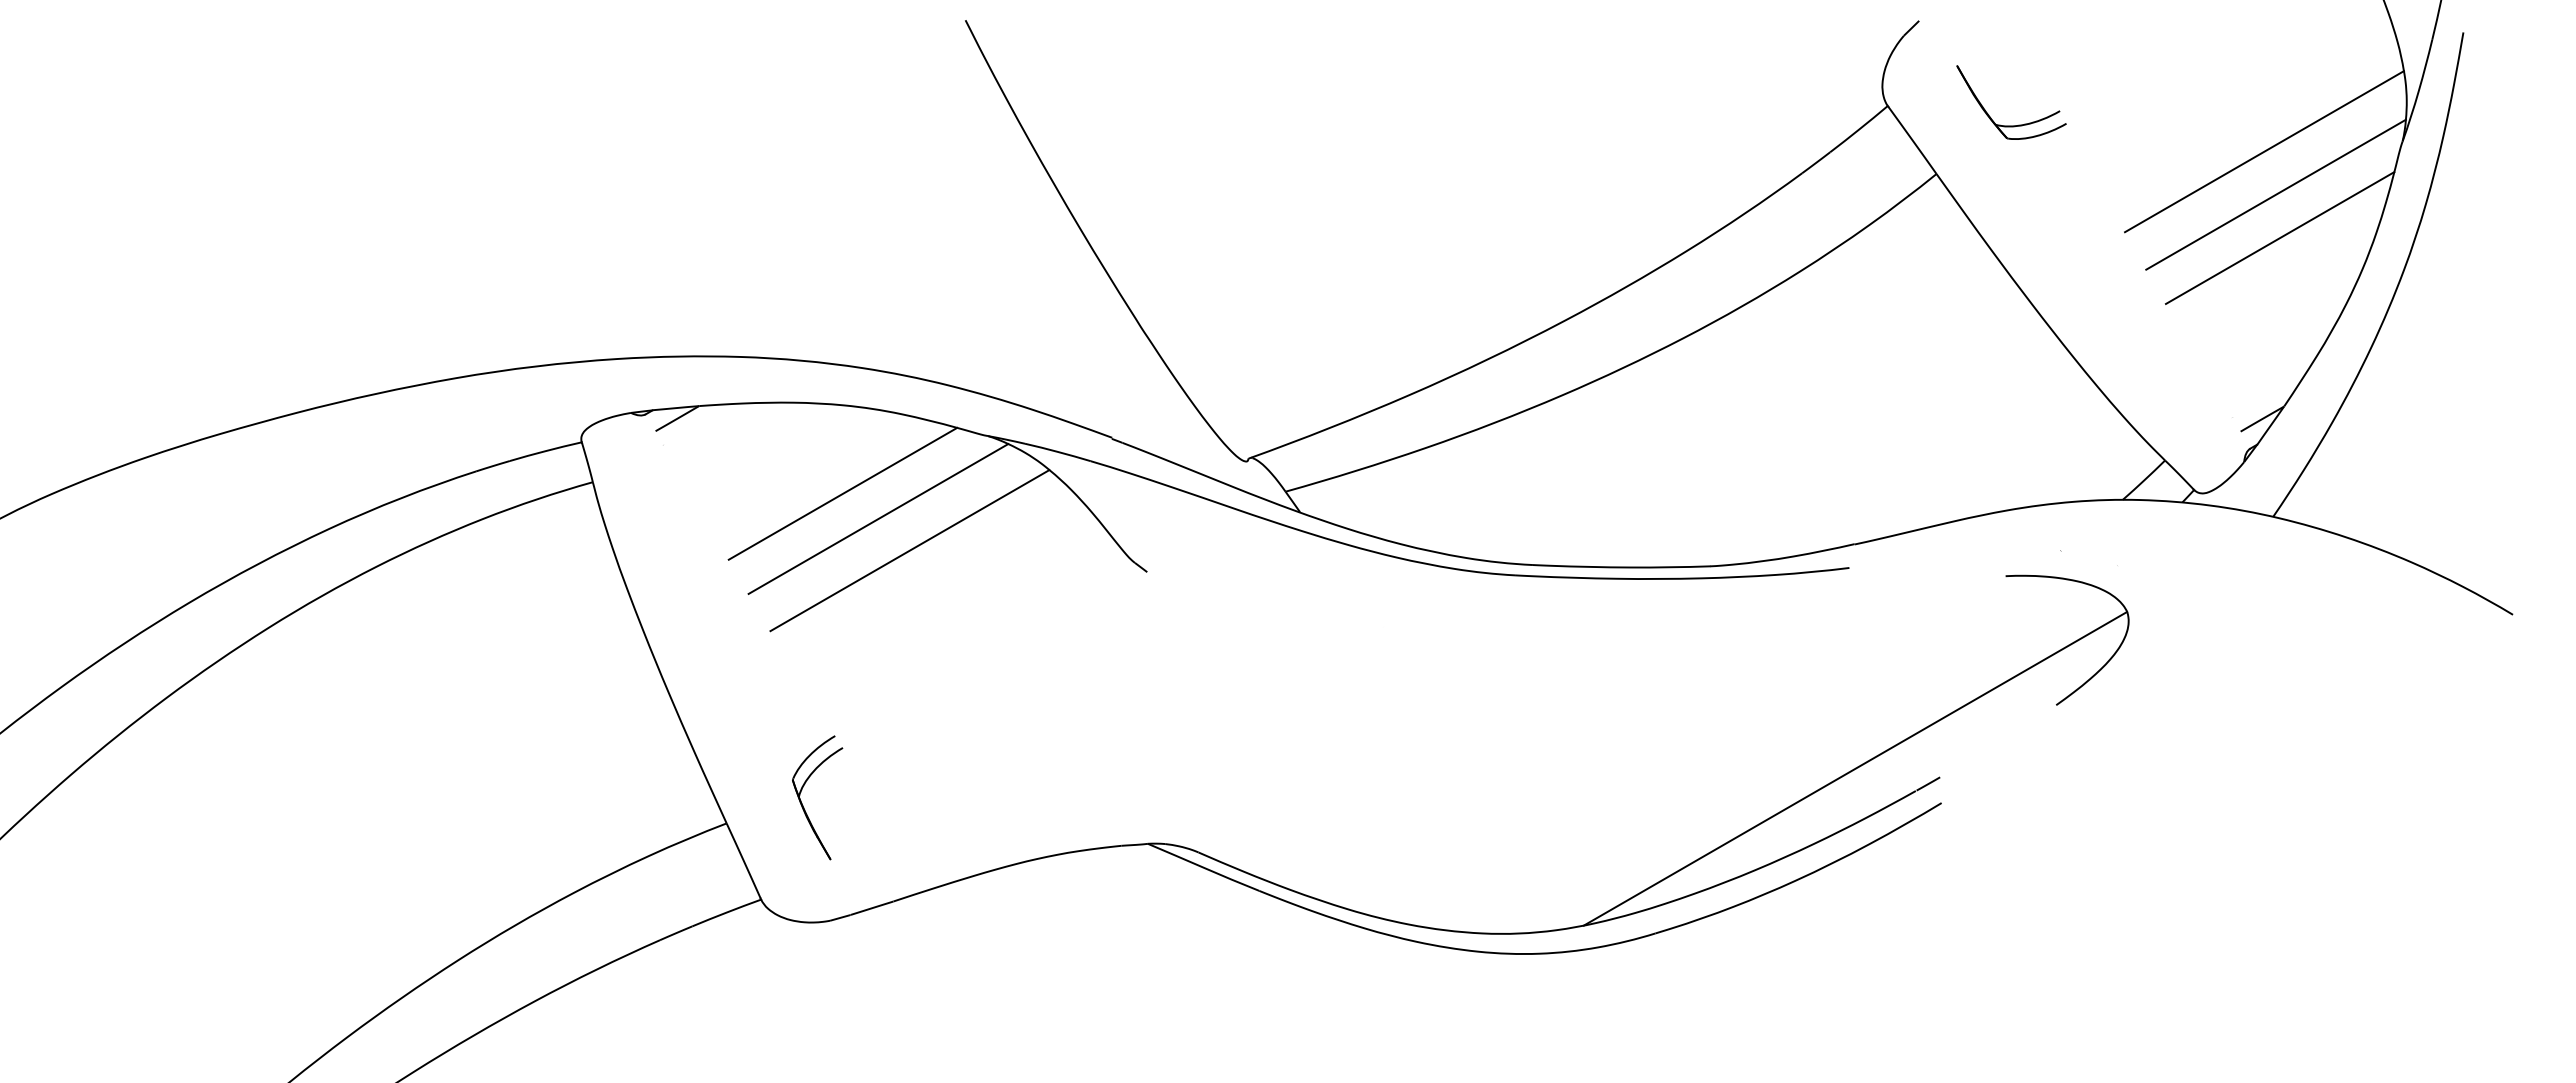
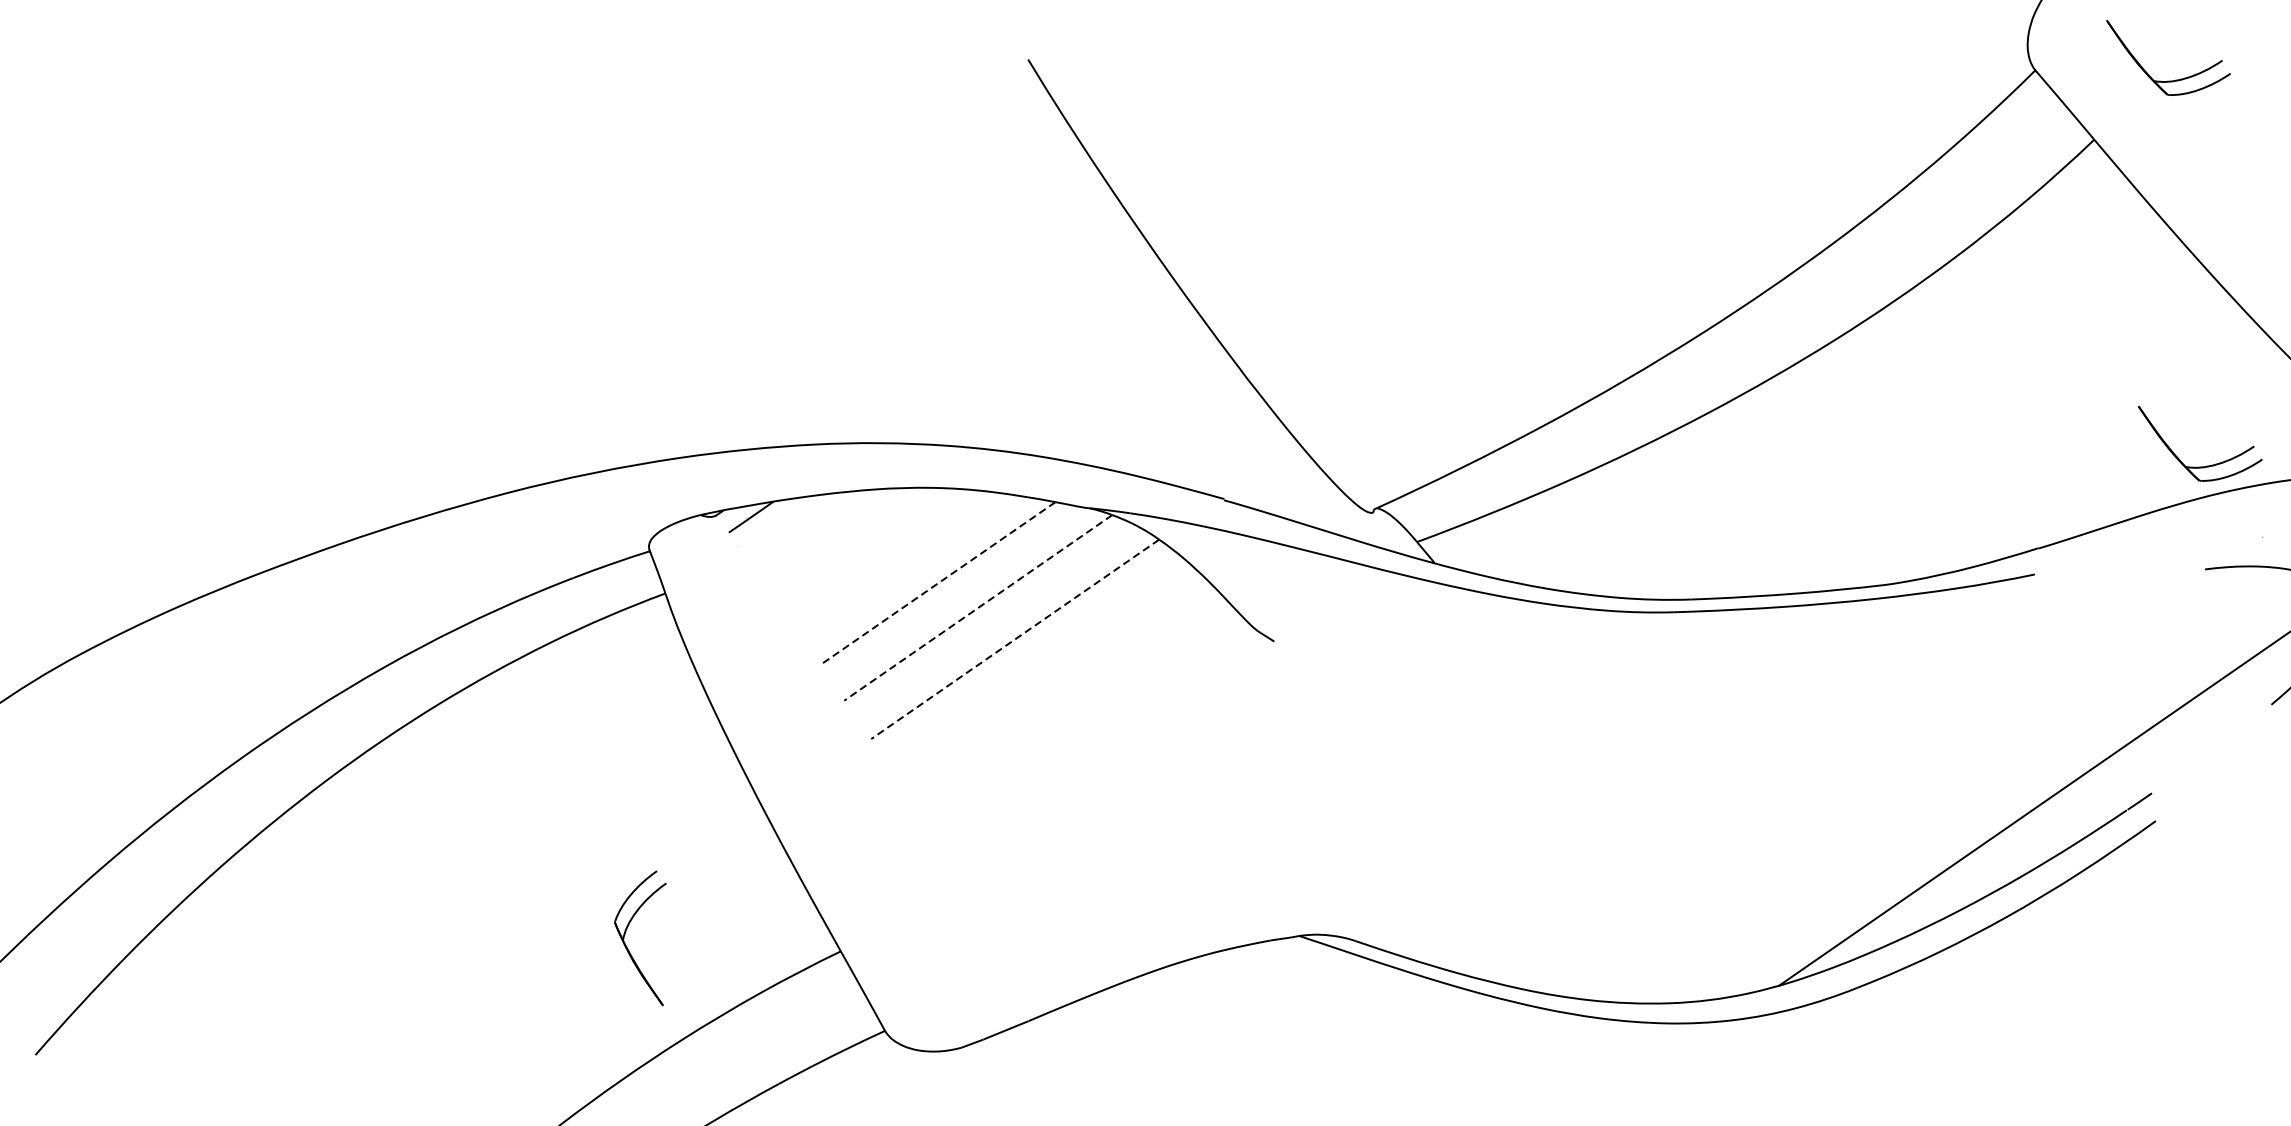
part: (2011, 481) -> (2202, 466), added
line: (843, 493) -> (938, 583), solid -> dashed
line: (878, 519) -> (978, 608), solid -> dashed
line: (909, 550) -> (1014, 639), solid -> dashed
part: (803, 805) -> (628, 949), moved

